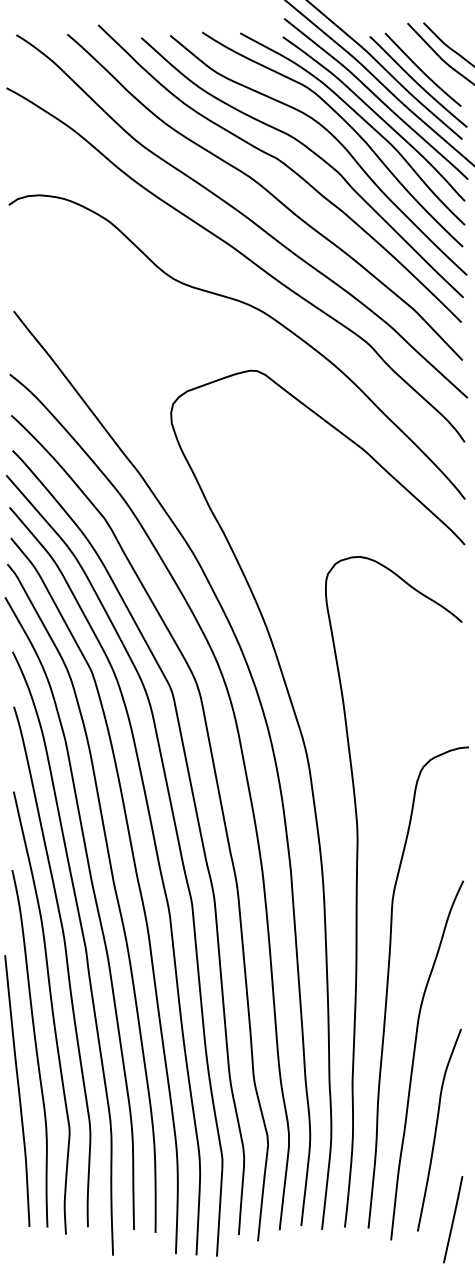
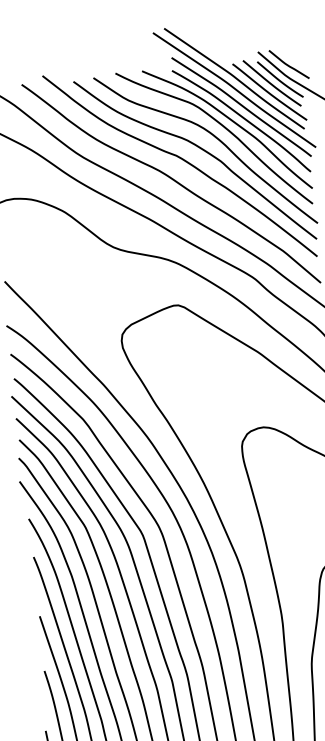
curve: (433, 65) -> (279, 79), added

